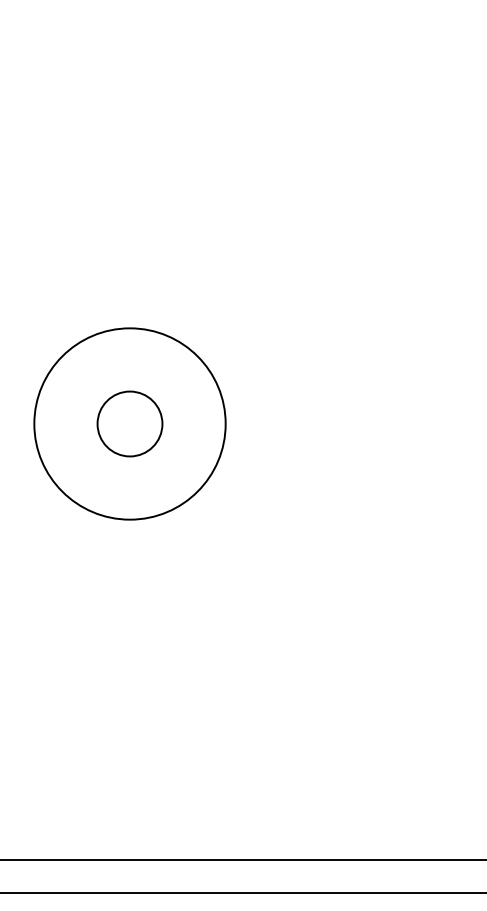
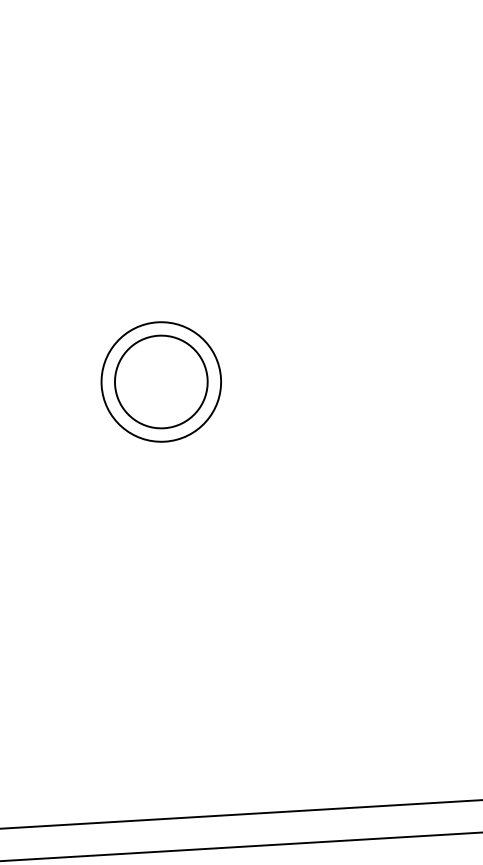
circle: (129, 423) -> (160, 381), size x0.62
circle: (129, 423) -> (160, 381), size x1.43

